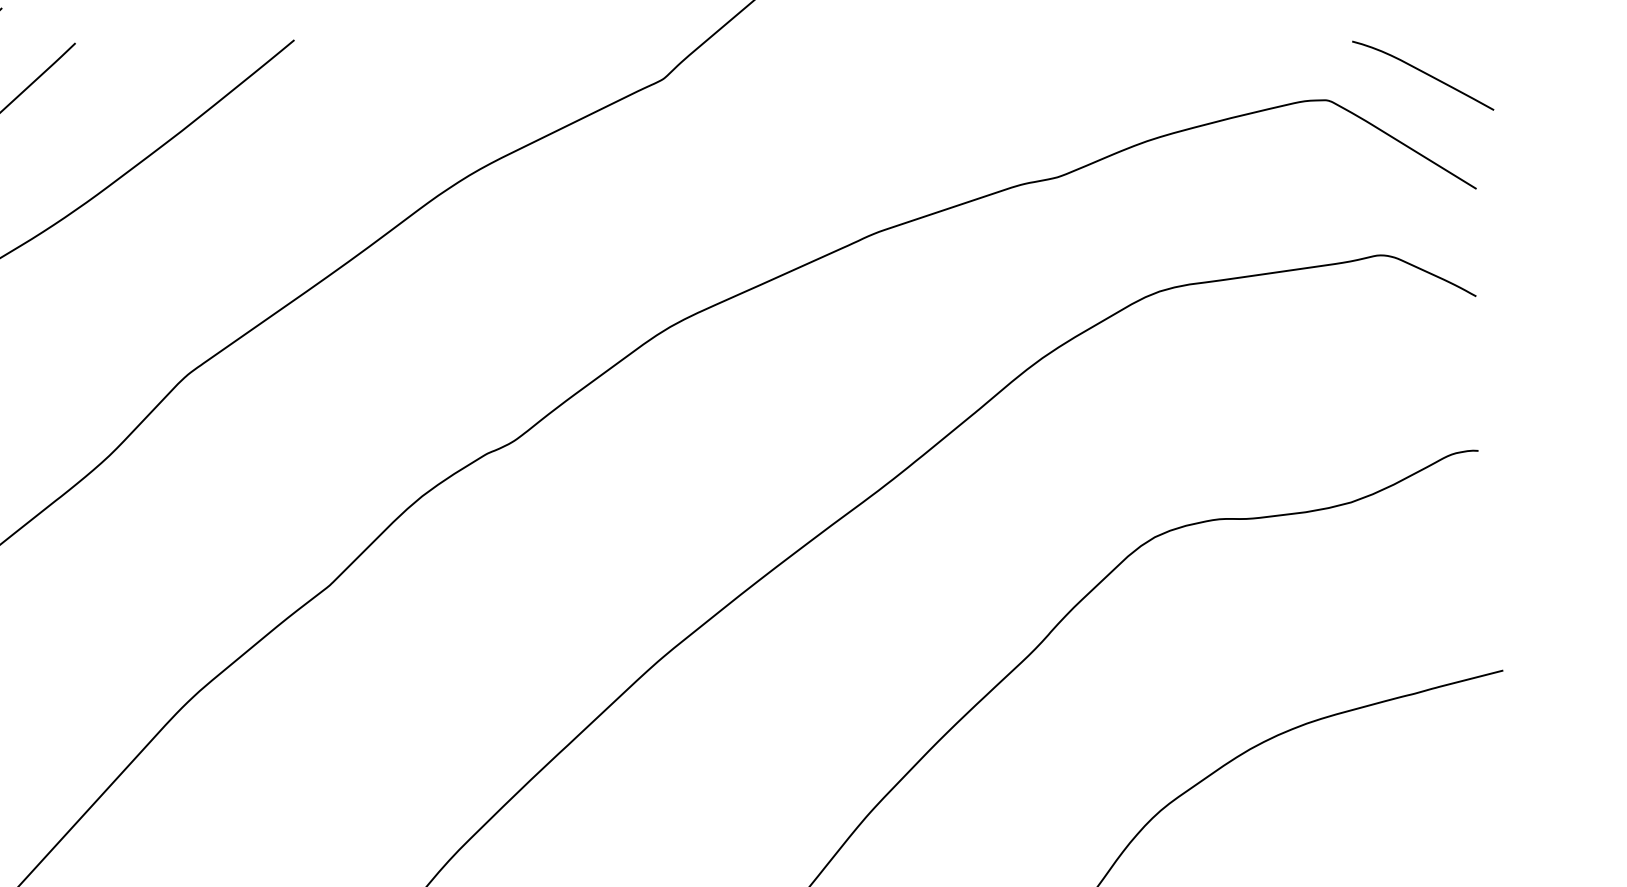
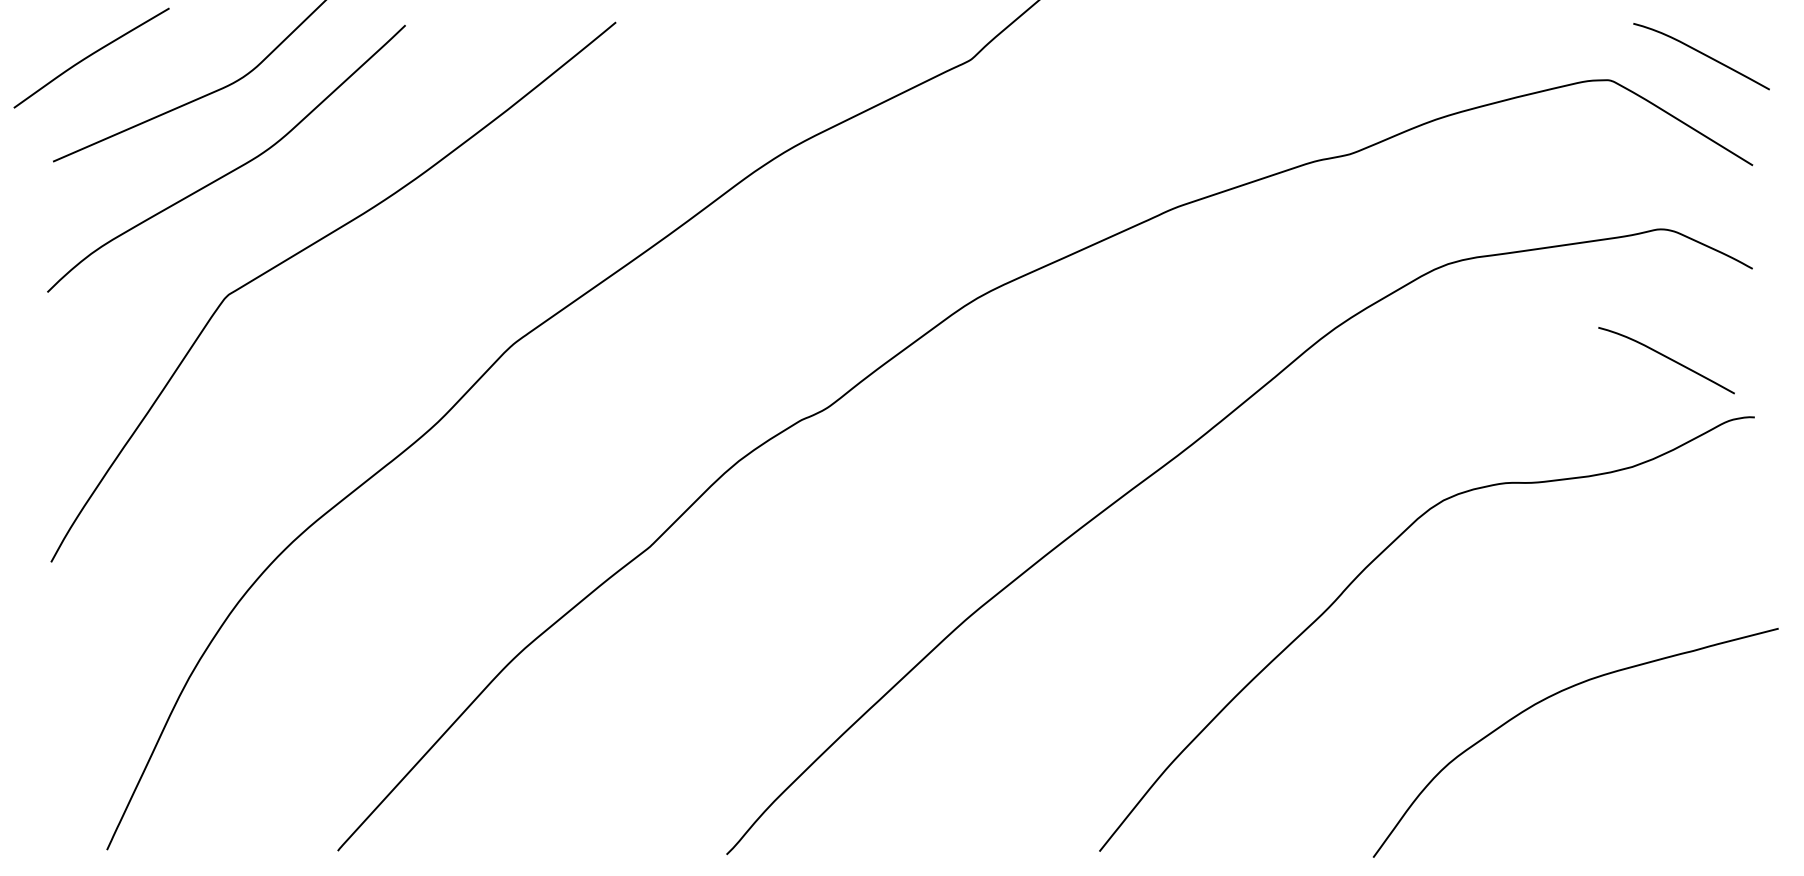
curve: (1387, 389) -> (1667, 358), added

